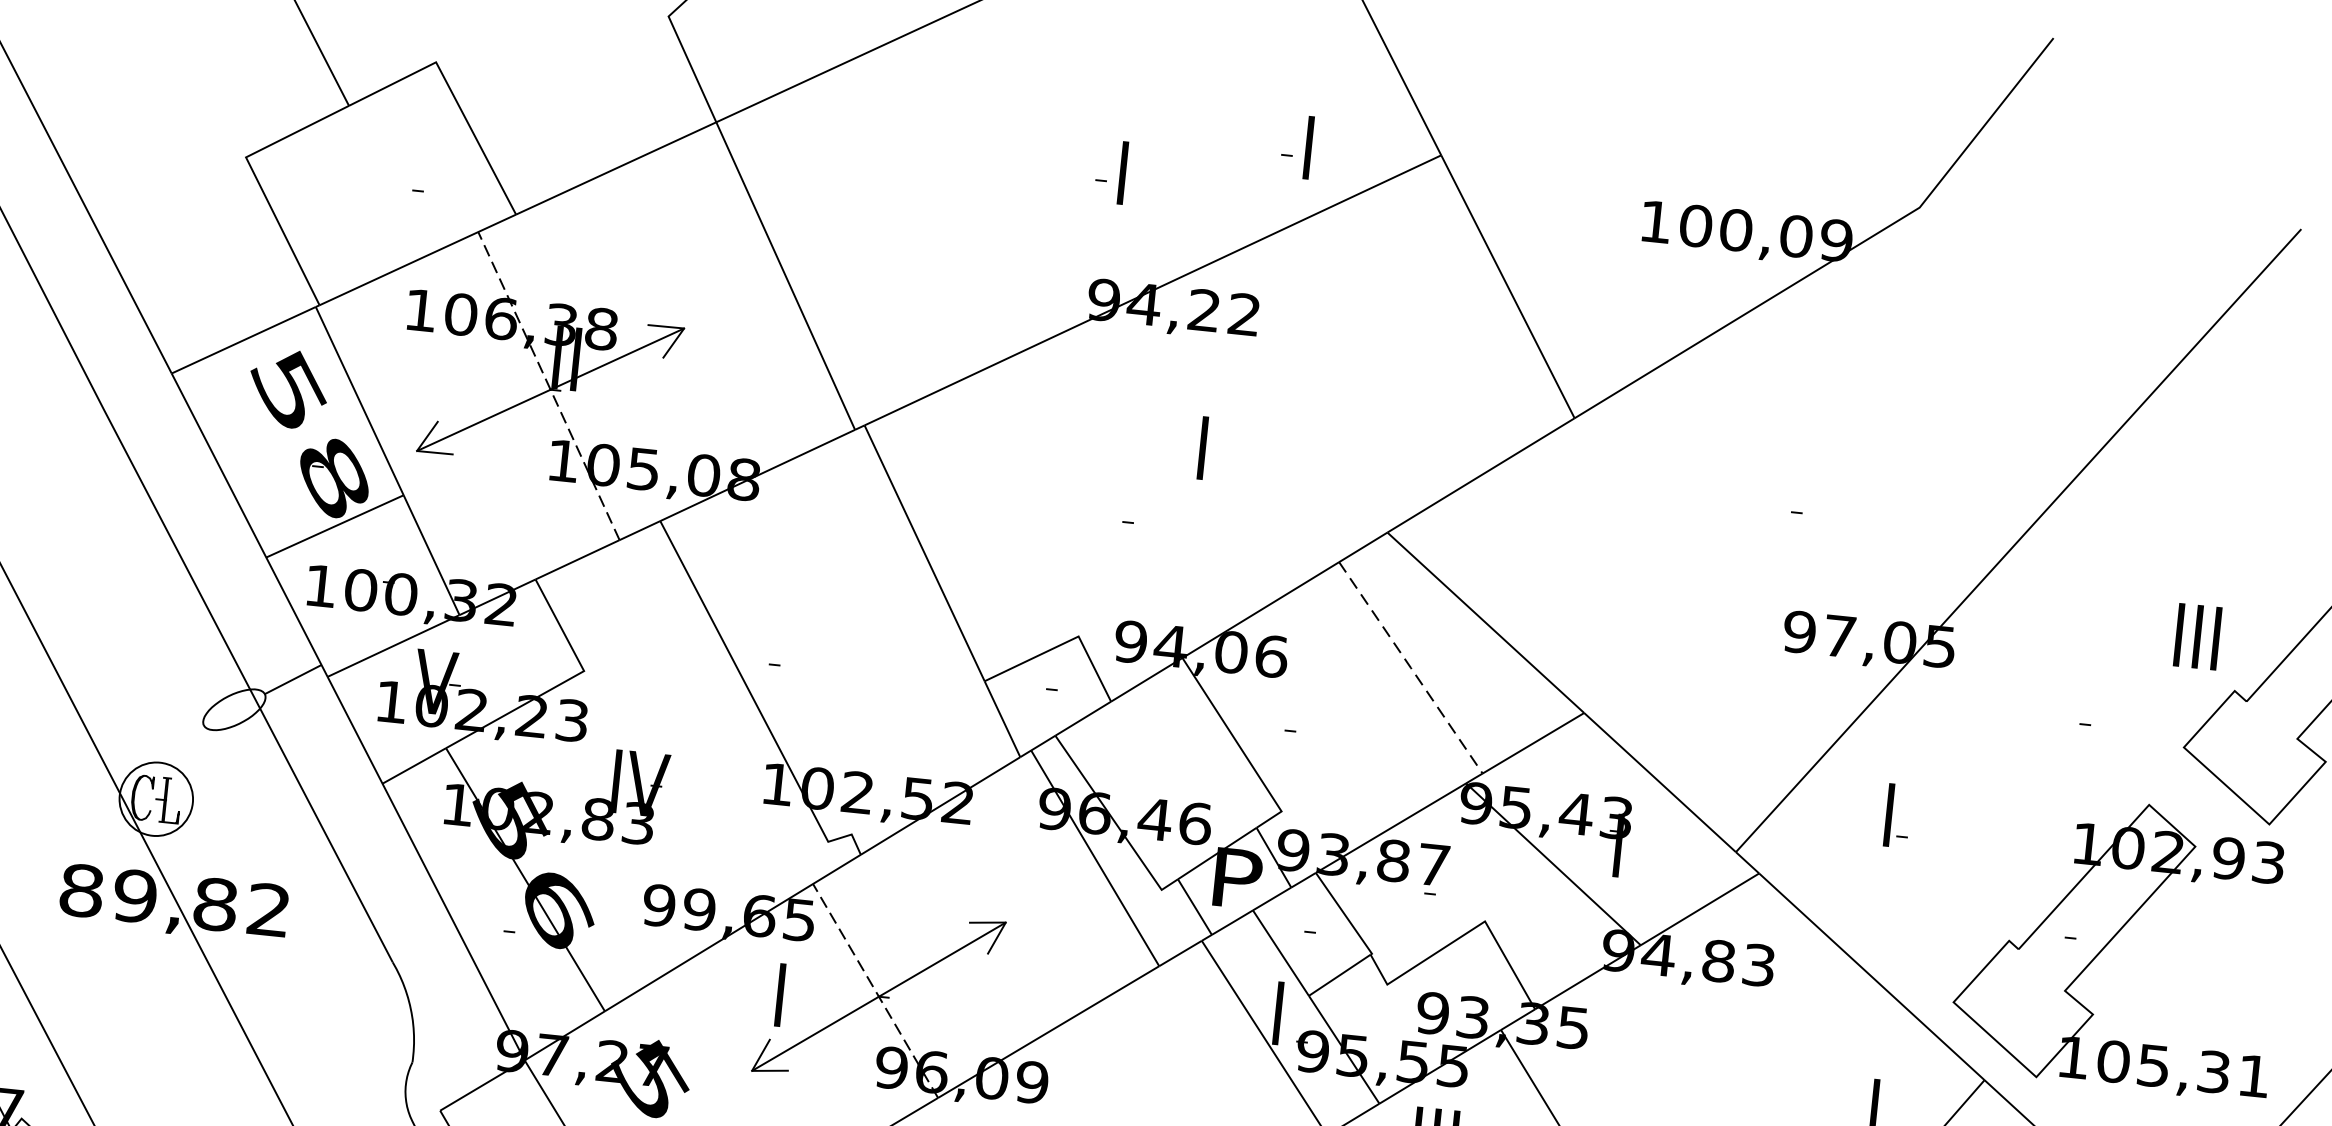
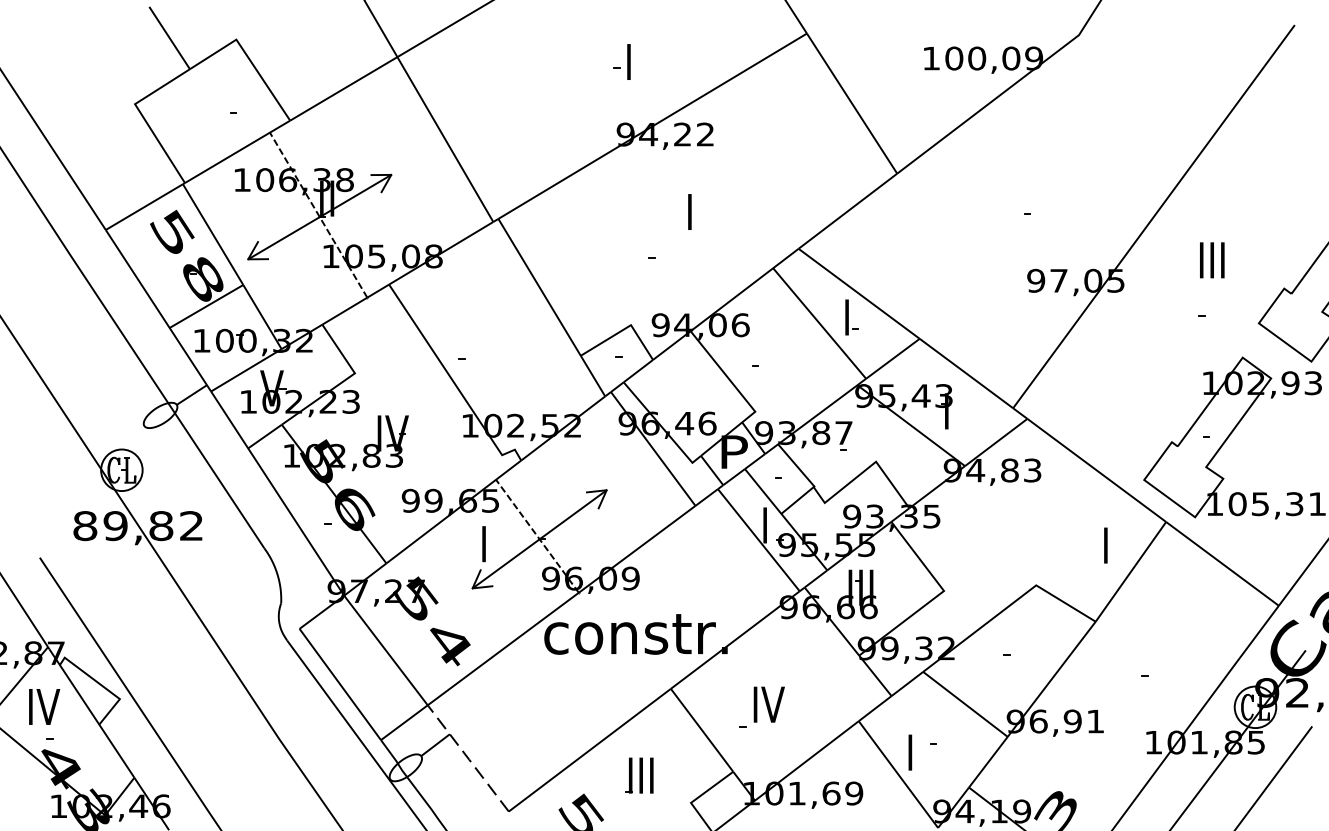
part: (1295, 145) -> (724, 36), removed
text: (2198, 637) -> (1212, 260), moved
line: (1410, 667) -> (819, 323), dashed -> solid
part: (1896, 815) -> (851, 317), moved

